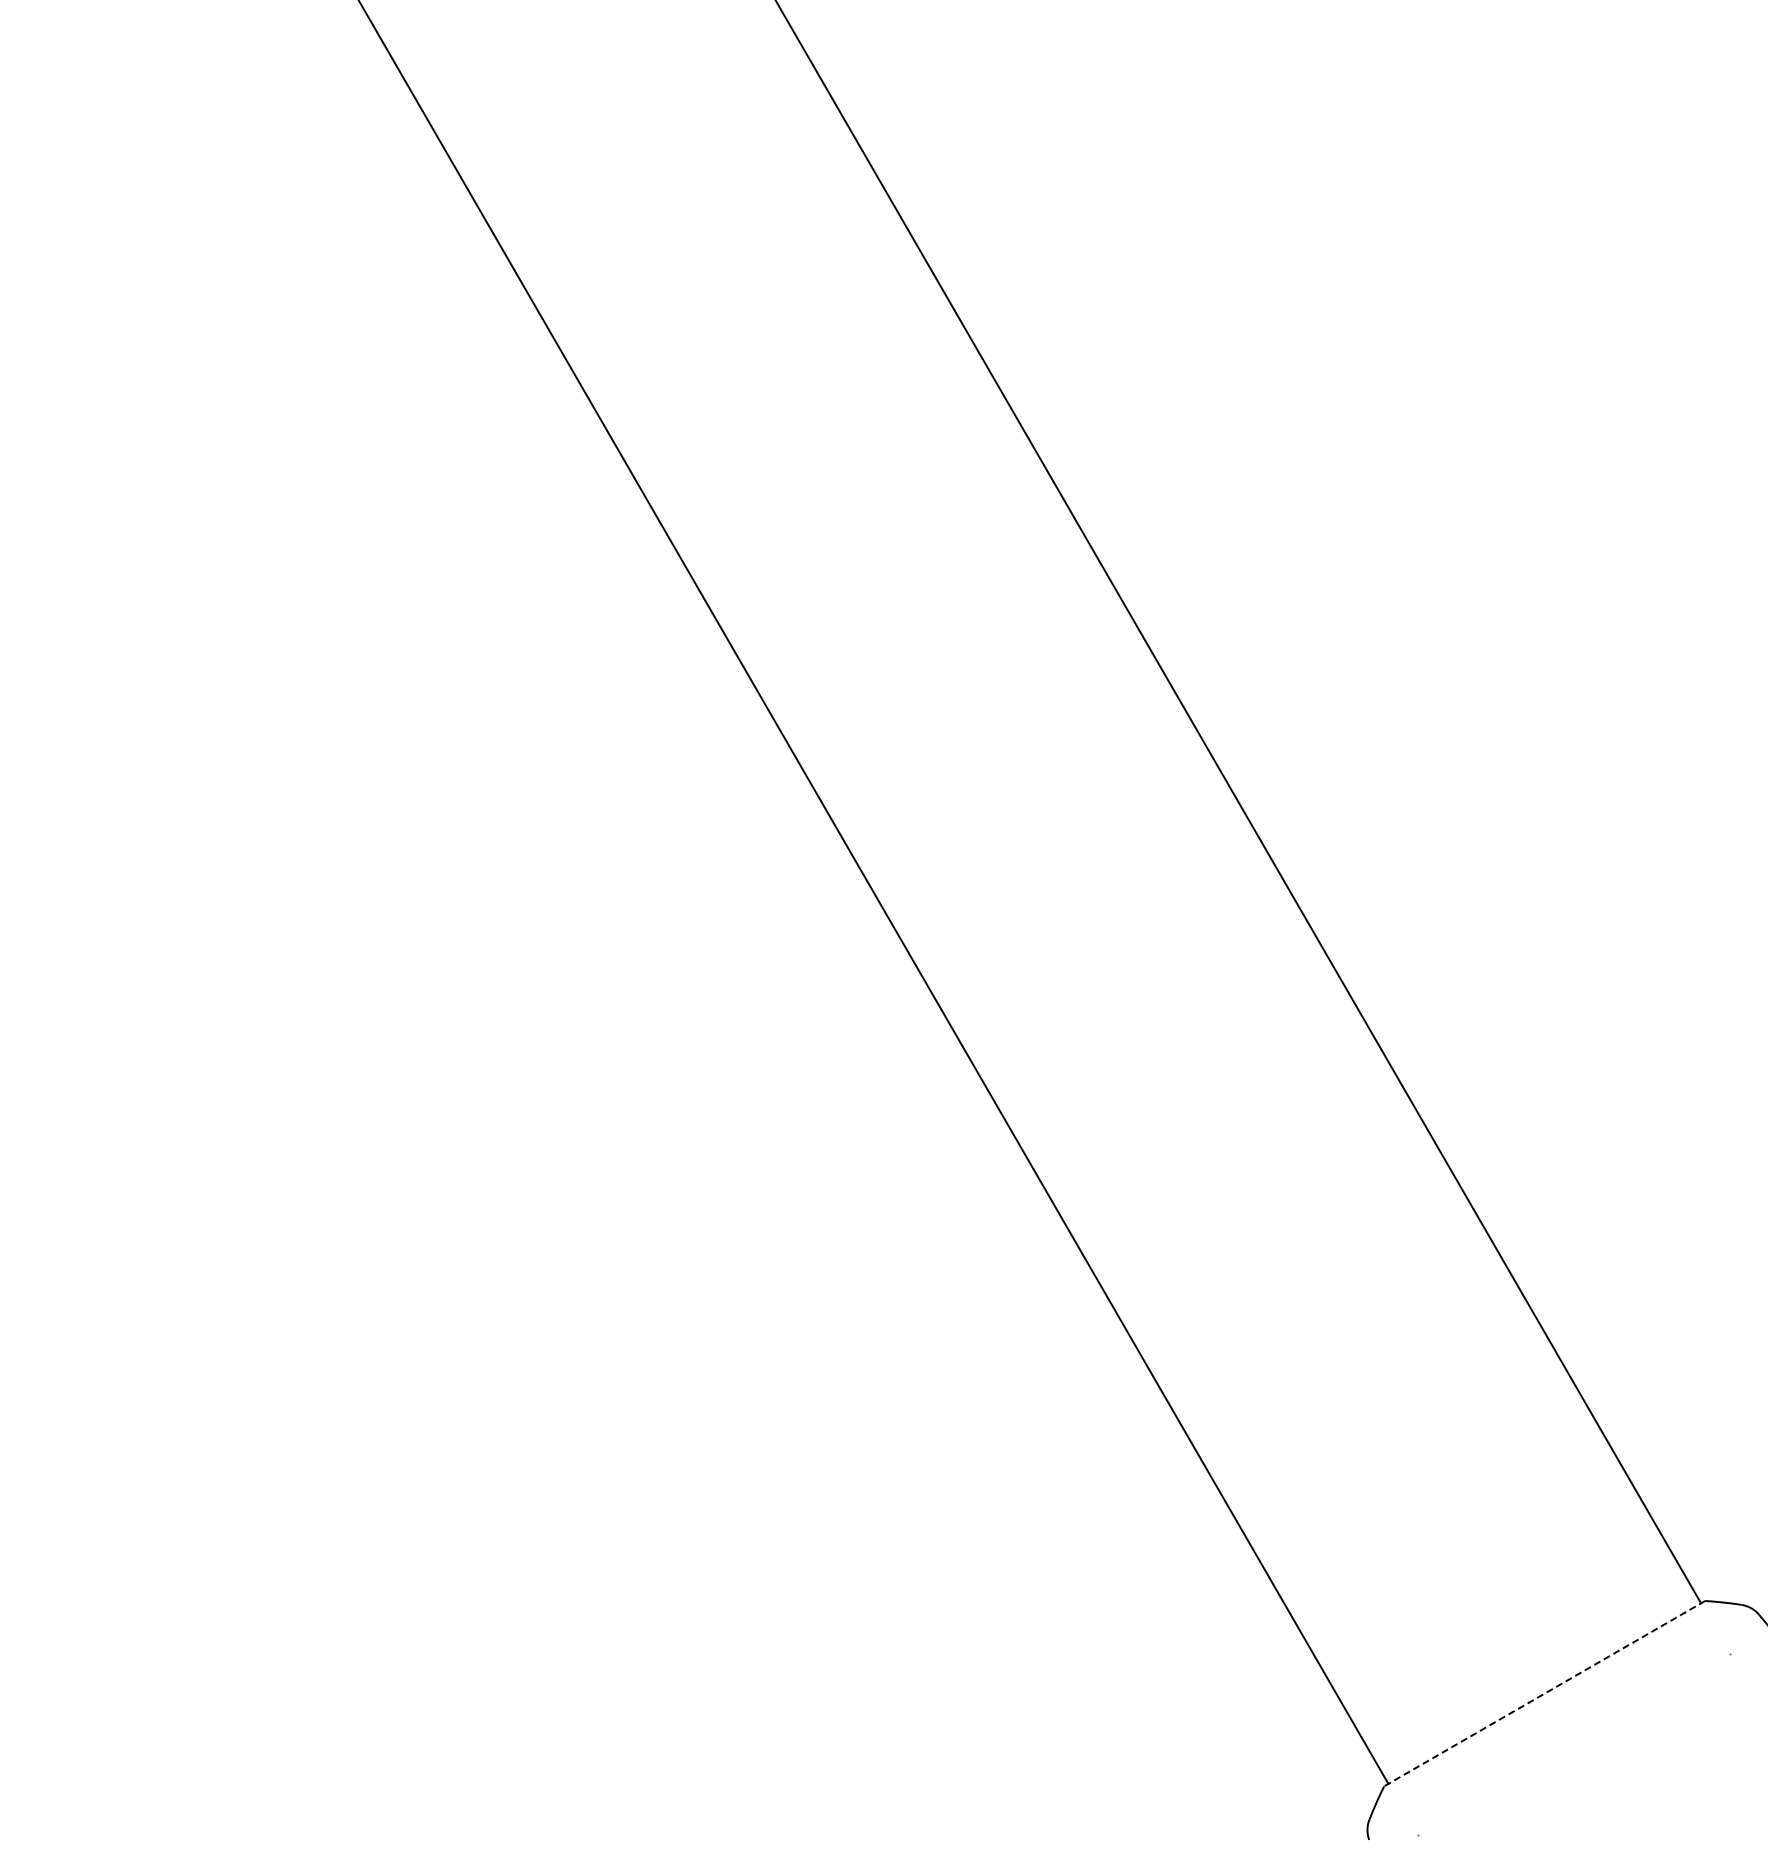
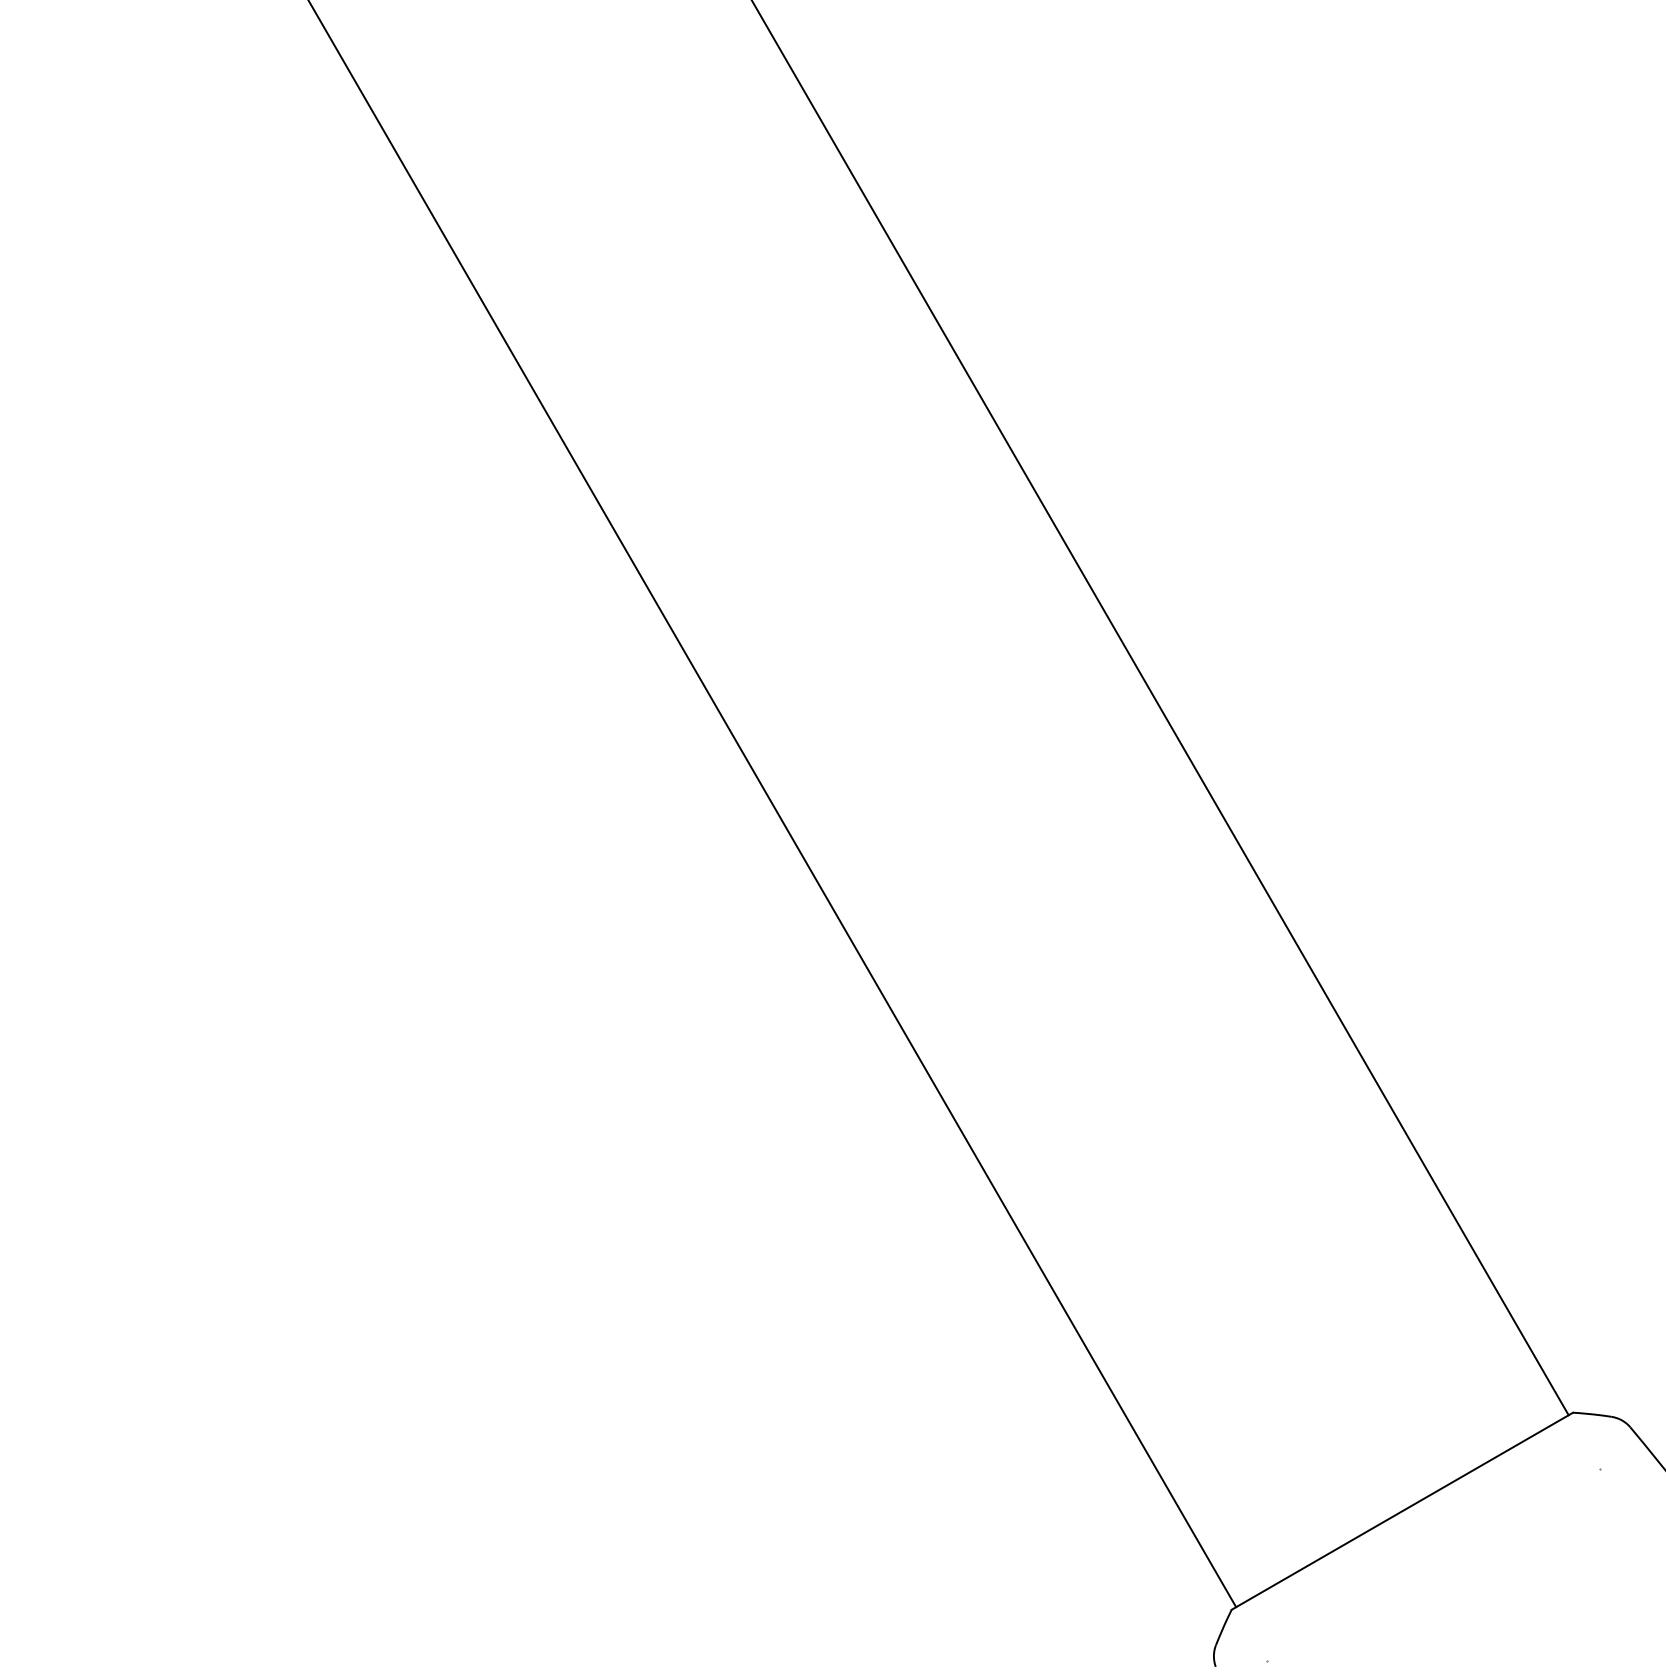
line: (1544, 1693) -> (1402, 1511), dashed -> solid

